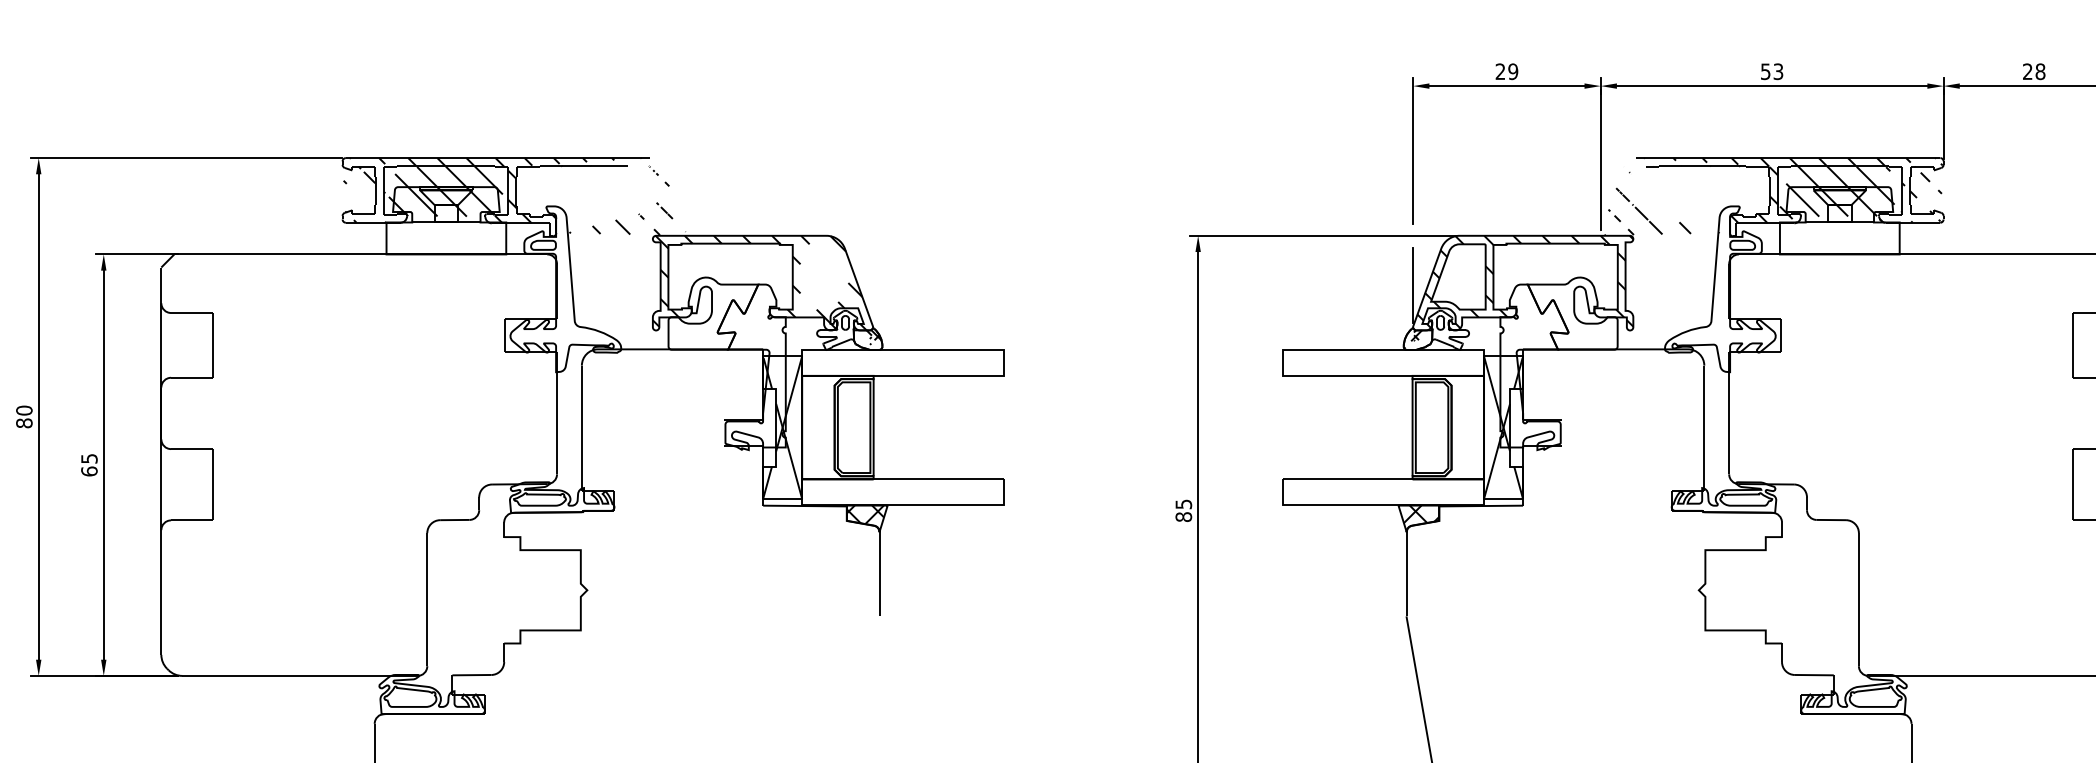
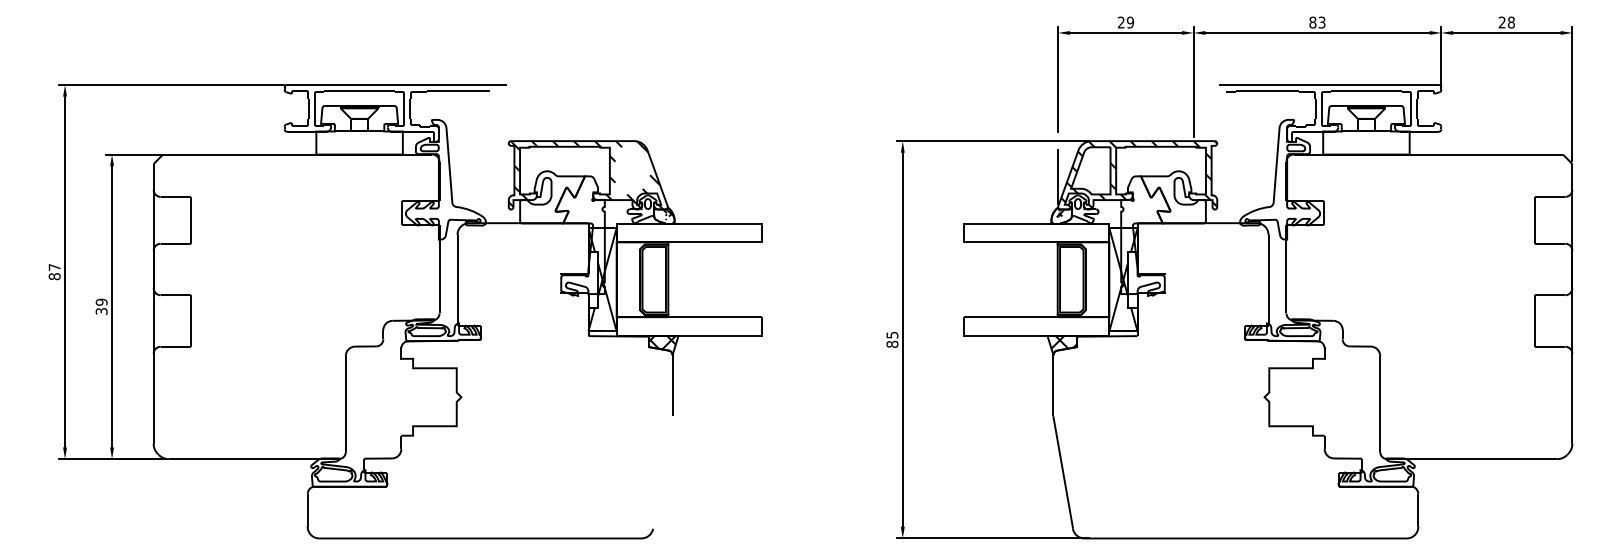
text: (1765, 71) -> (1312, 22), 53 -> 83
hatch: (514, 196) -> (408, 112), removed
hatch: (1772, 196) -> (1317, 112), removed
text: (24, 409) -> (54, 266), 80 -> 87
text: (89, 464) -> (101, 306), 65 -> 39

